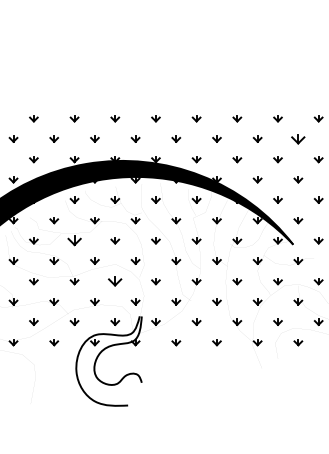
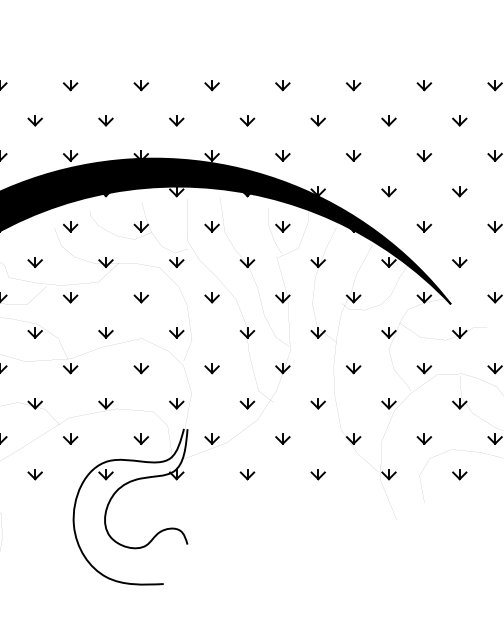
part: (298, 138) -> (460, 119), size x0.62
part: (74, 240) -> (70, 297), size x0.62
part: (115, 281) -> (141, 368), size x0.62

